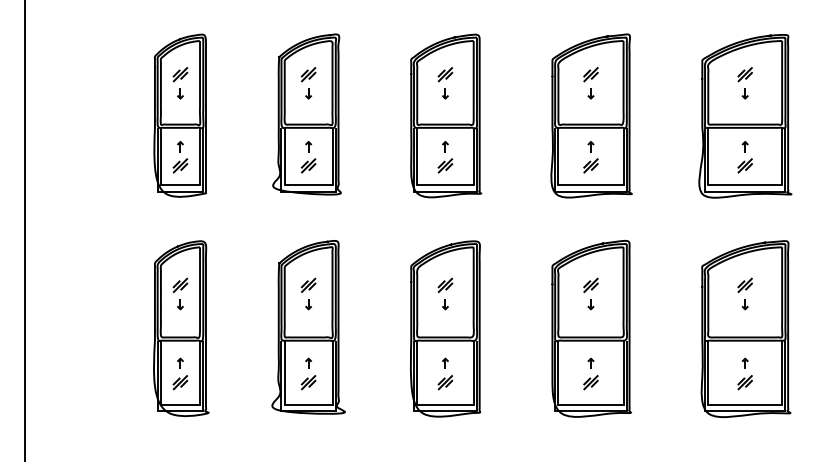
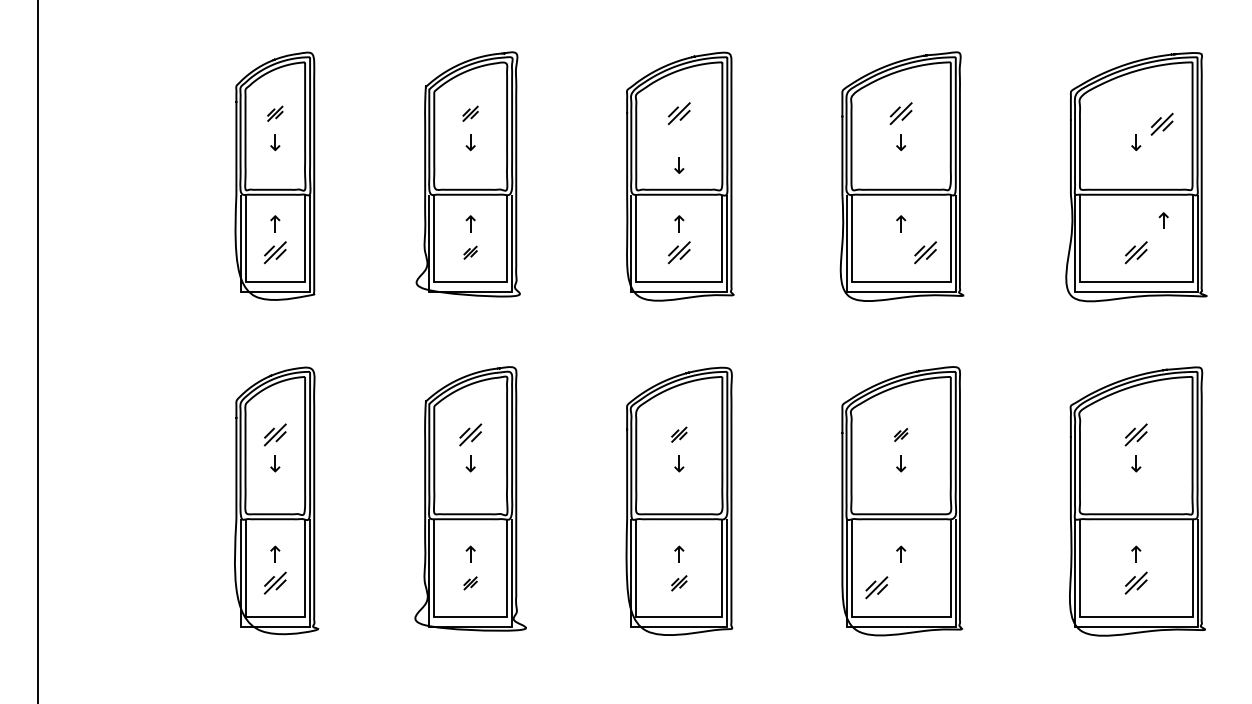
part: (180, 74) -> (275, 113), size x0.7
part: (308, 74) -> (470, 113), size x0.7
part: (744, 74) -> (1161, 124), moved
part: (445, 93) -> (679, 165), moved
part: (744, 146) -> (1162, 220), moved
part: (308, 165) -> (470, 252), size x0.6
part: (590, 165) -> (924, 252), moved
part: (445, 284) -> (679, 433), size x0.7
part: (590, 285) -> (900, 435), size x0.6
part: (308, 382) -> (470, 582), size x0.6
part: (445, 382) -> (679, 582), size x0.7
part: (590, 382) -> (876, 587), moved

